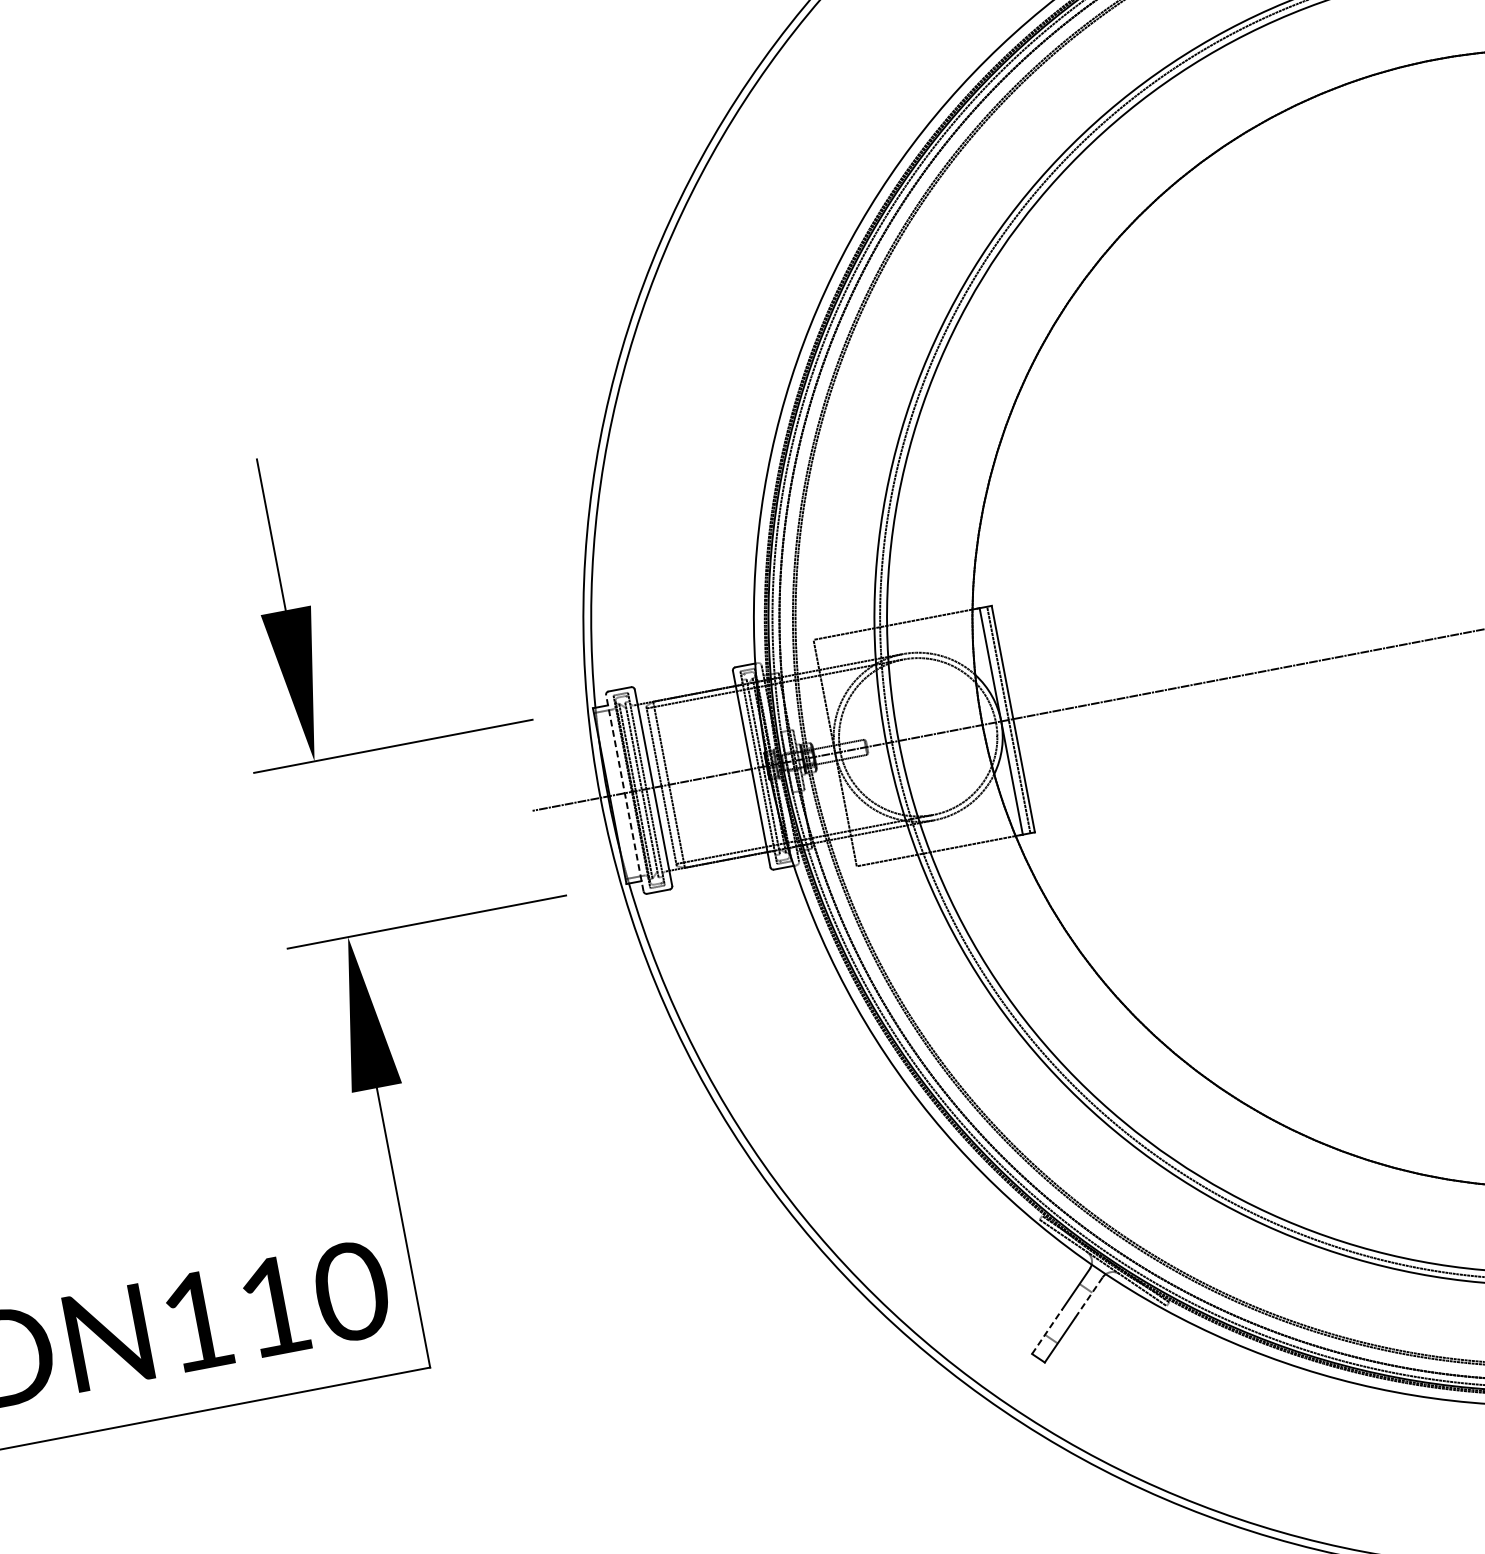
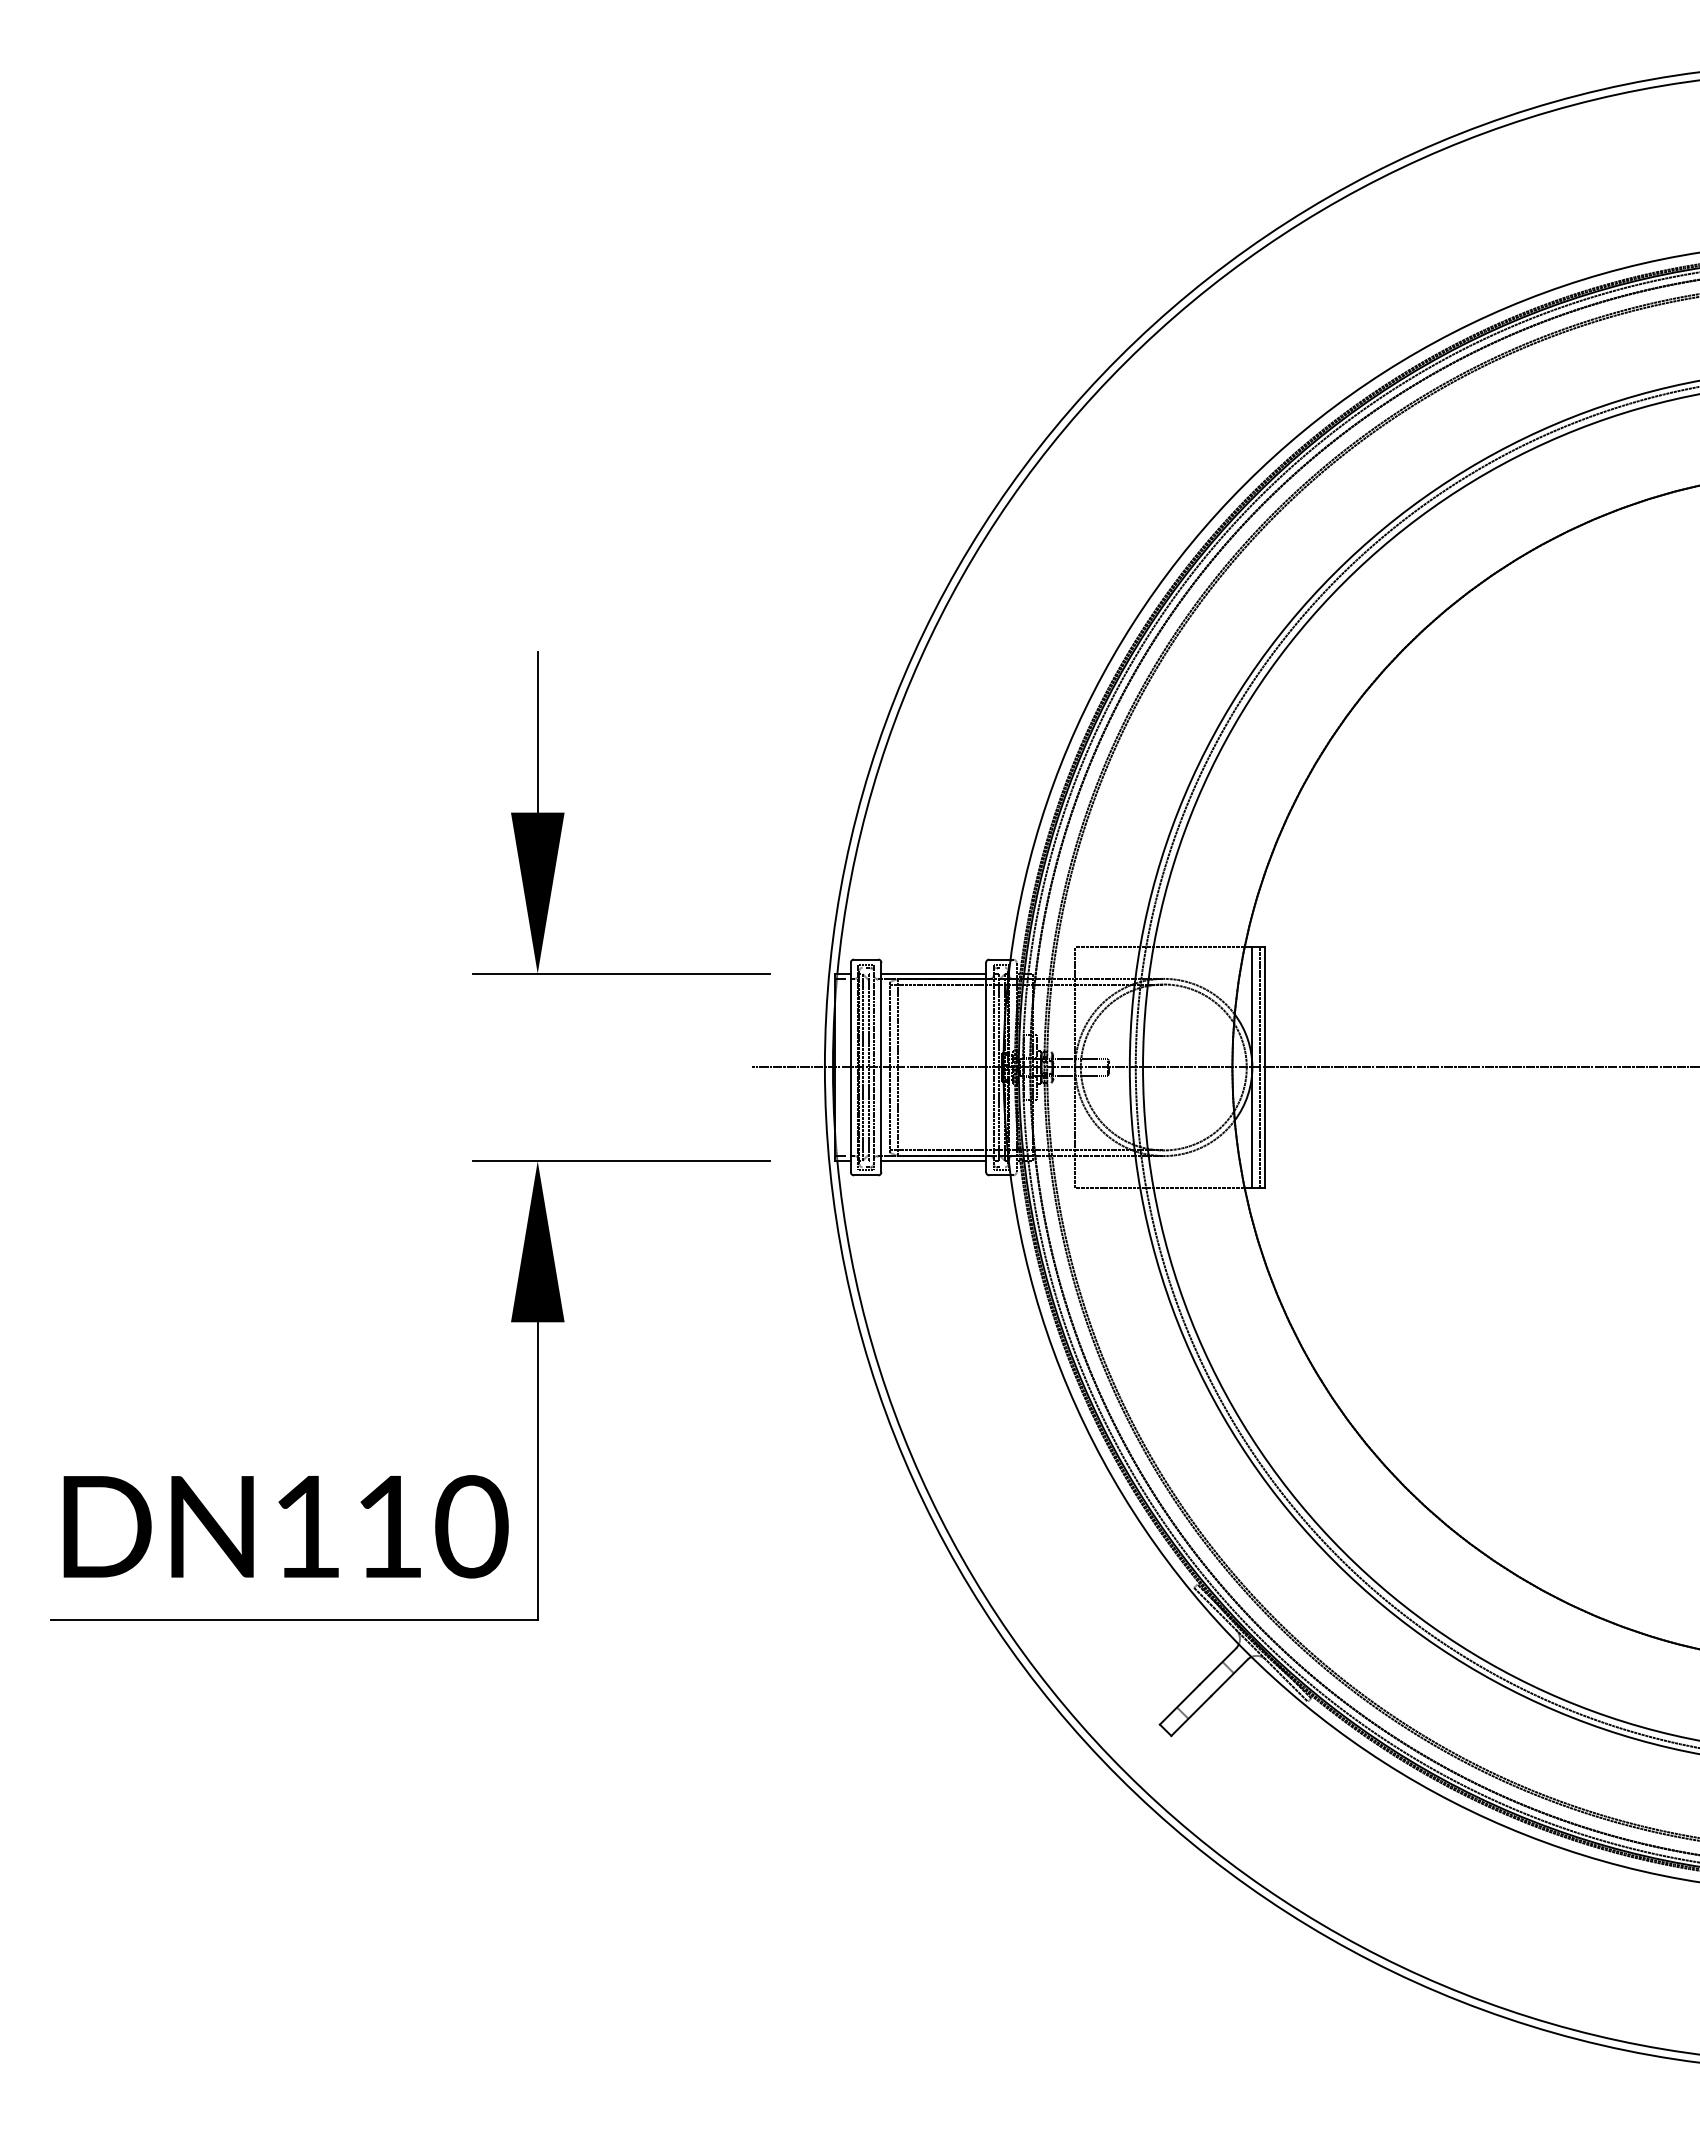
line: (685, 690) -> (933, 973), added
line: (624, 793) -> (850, 1067), dashed -> solid
line: (719, 866) -> (933, 1161), added
line: (1088, 1297) -> (1229, 1677), dashed -> solid
line: (1047, 1331) -> (1180, 1704), dashed -> solid

